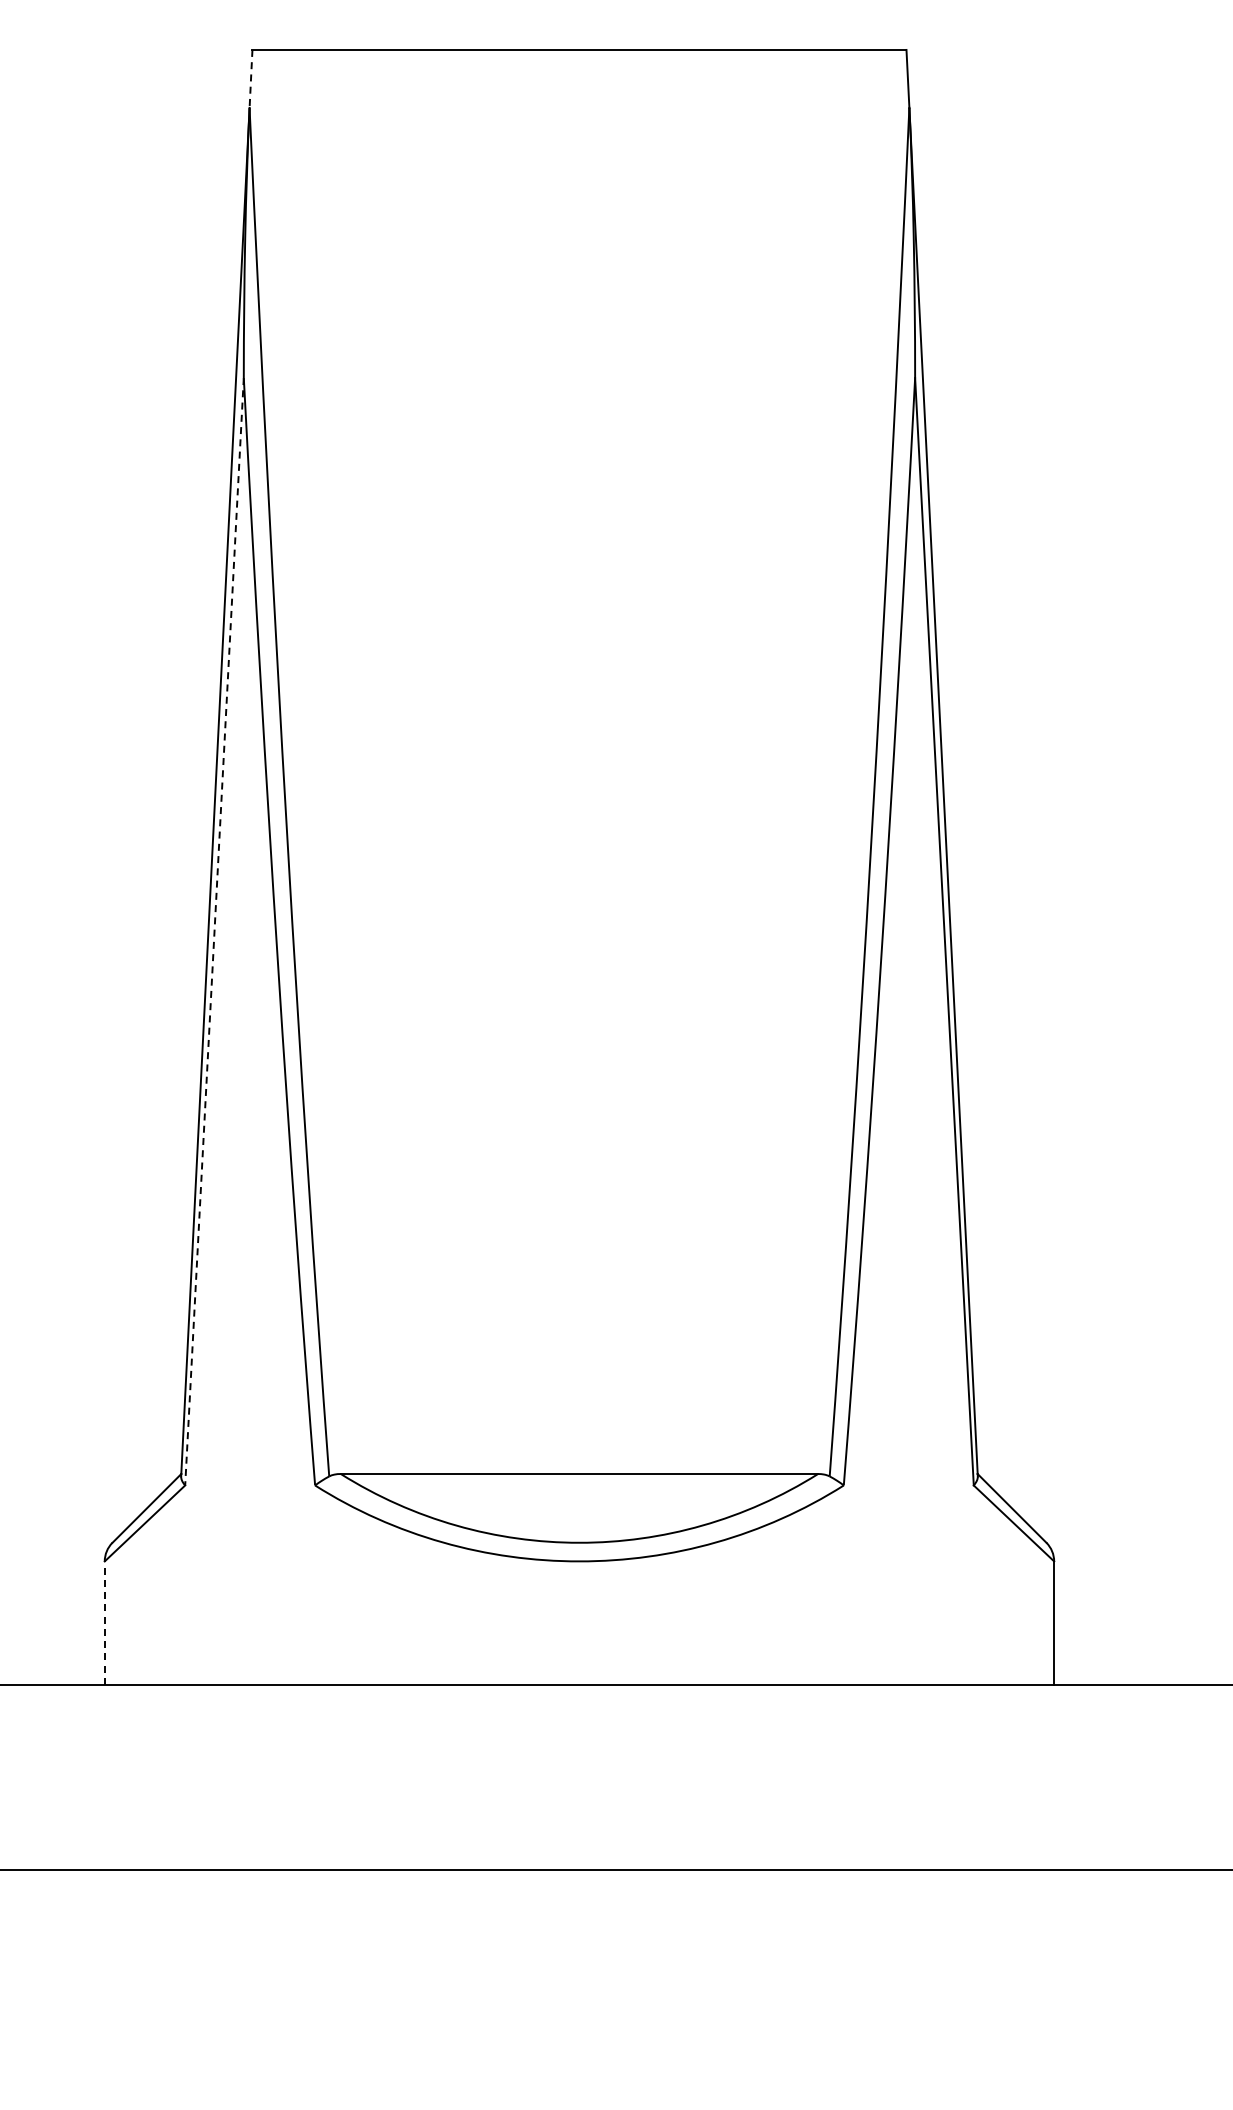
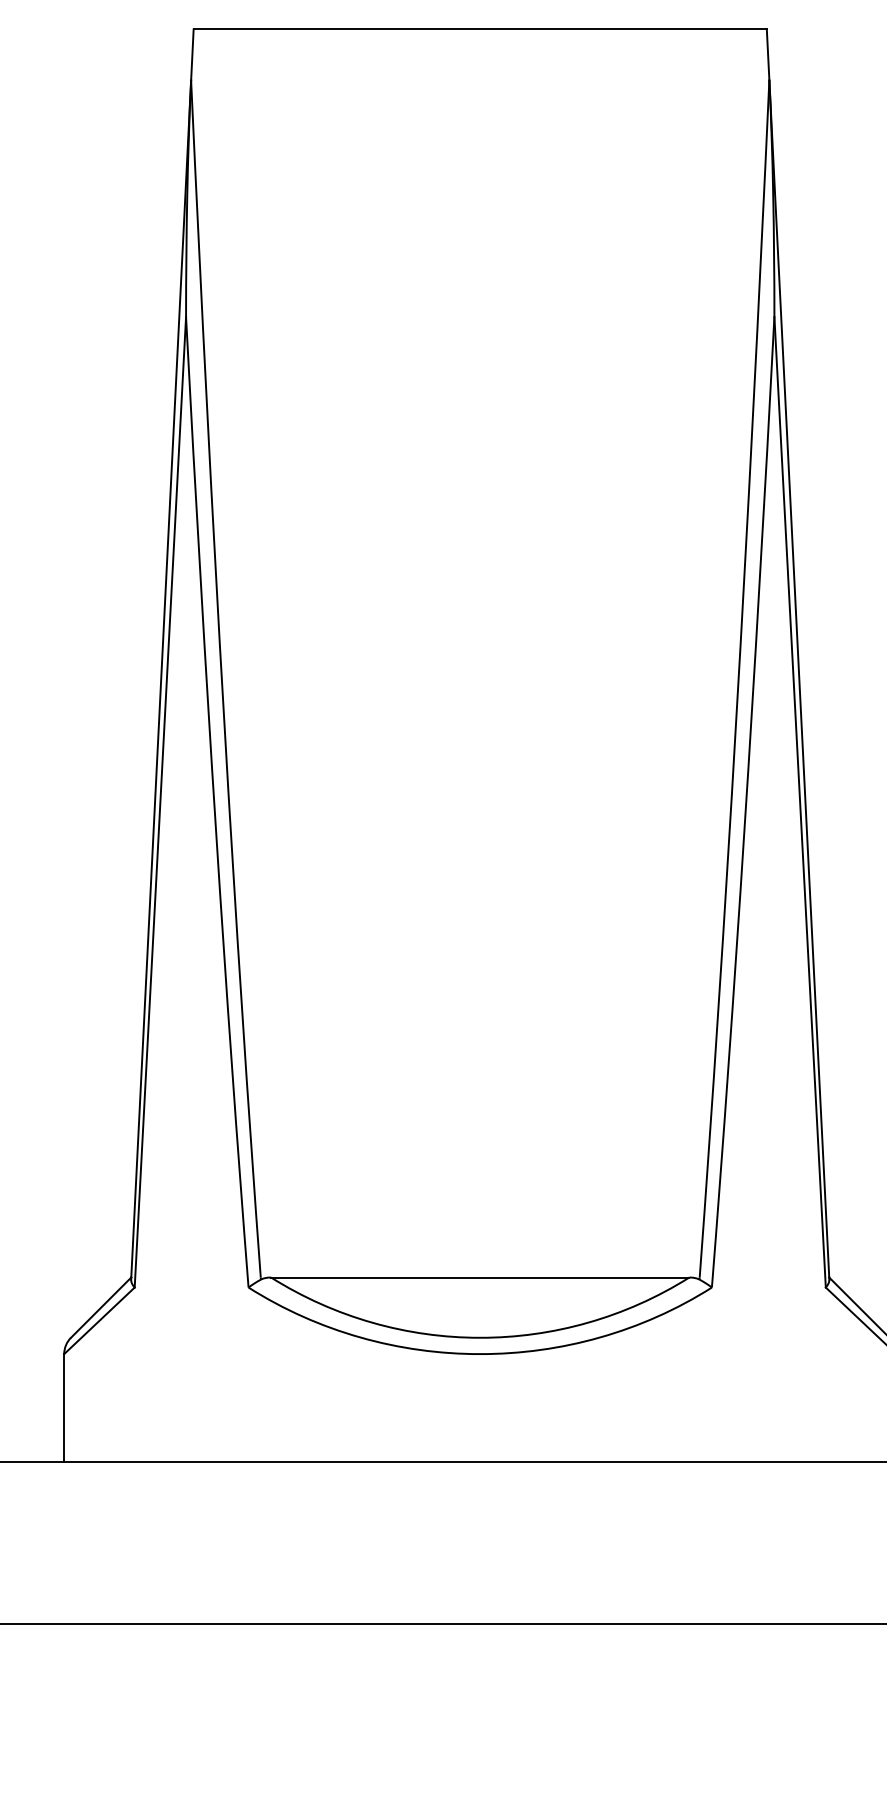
line: (251, 78) -> (192, 54), dashed -> solid
line: (214, 932) -> (160, 802), dashed -> solid
line: (104, 1623) -> (63, 1408), dashed -> solid

